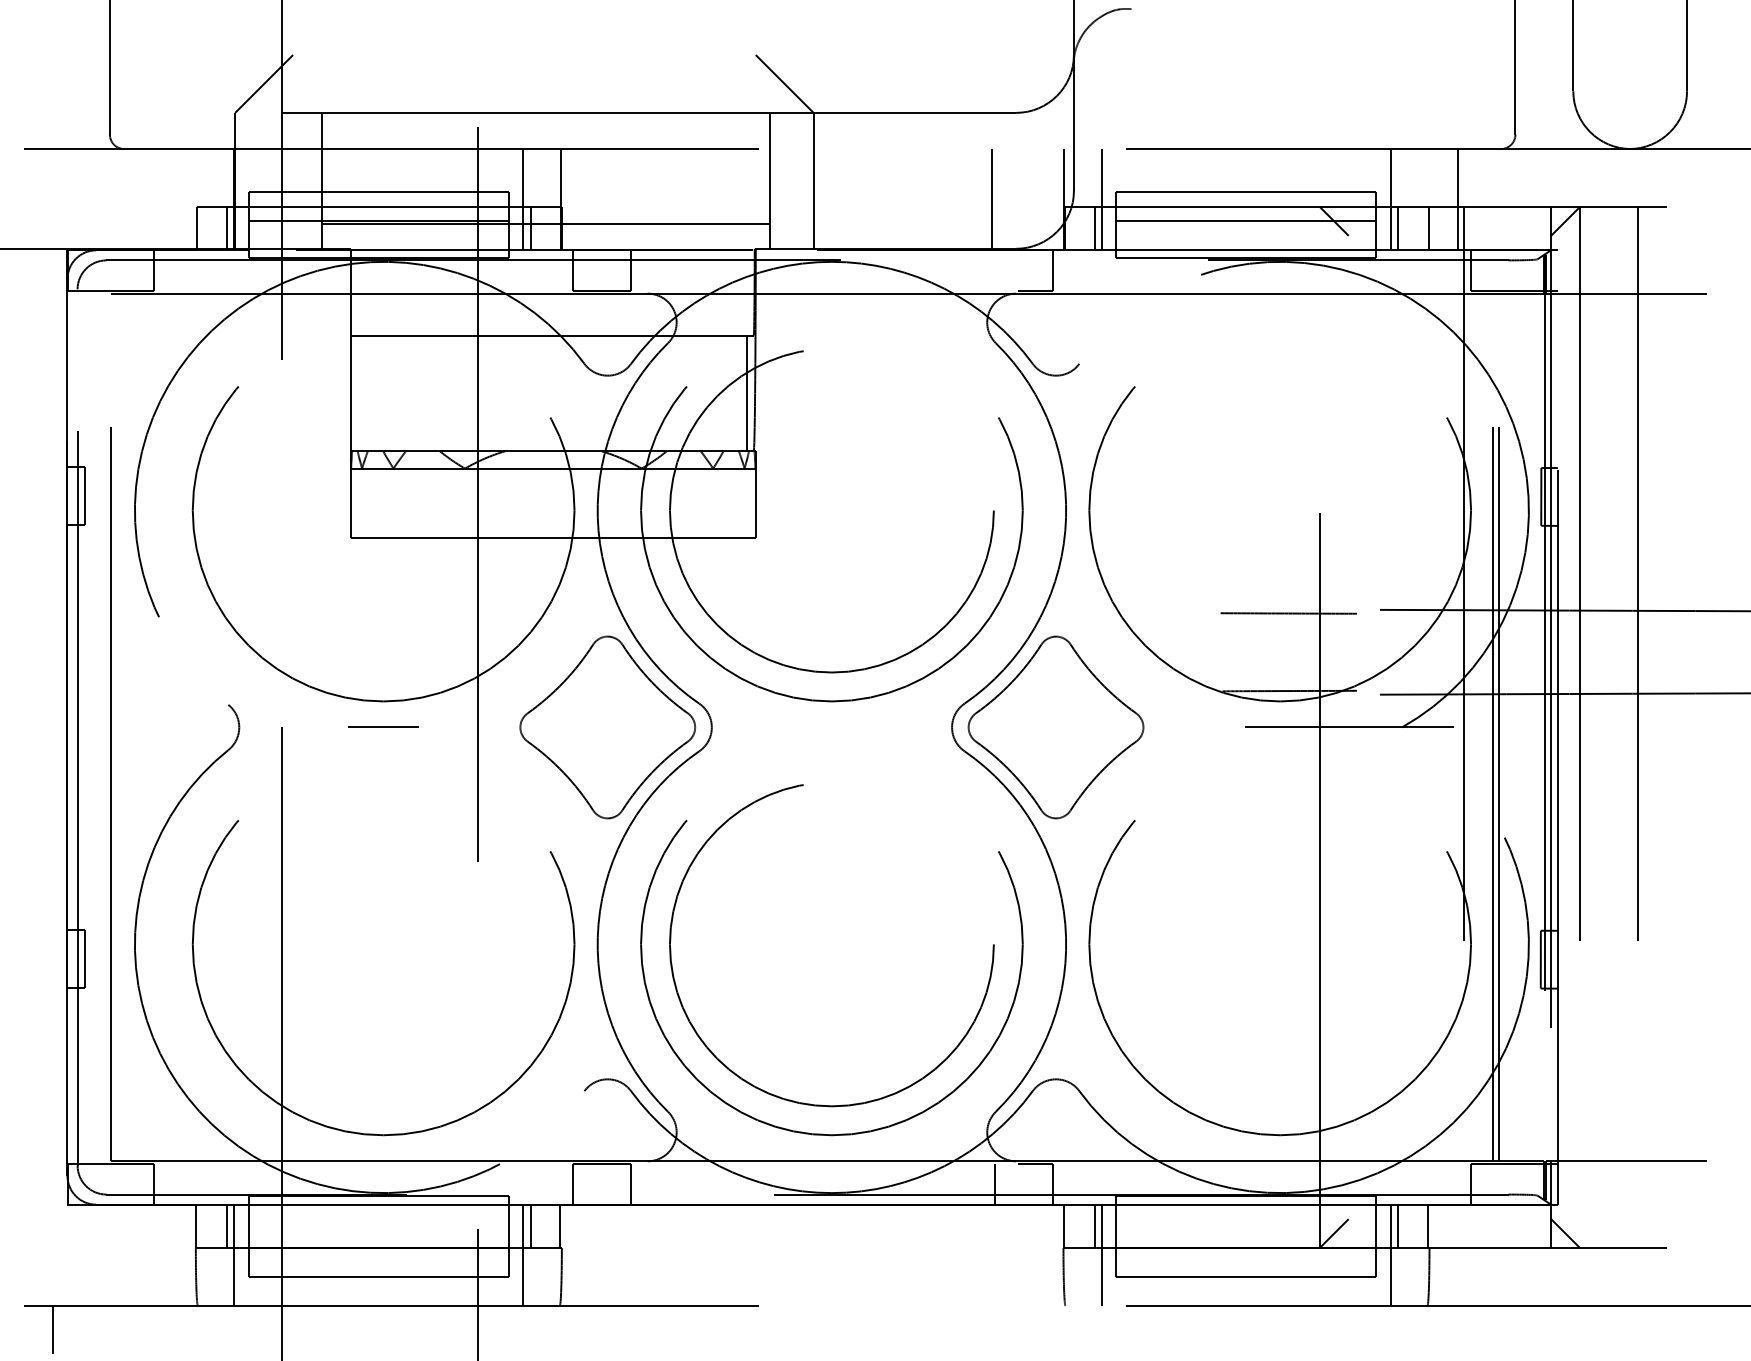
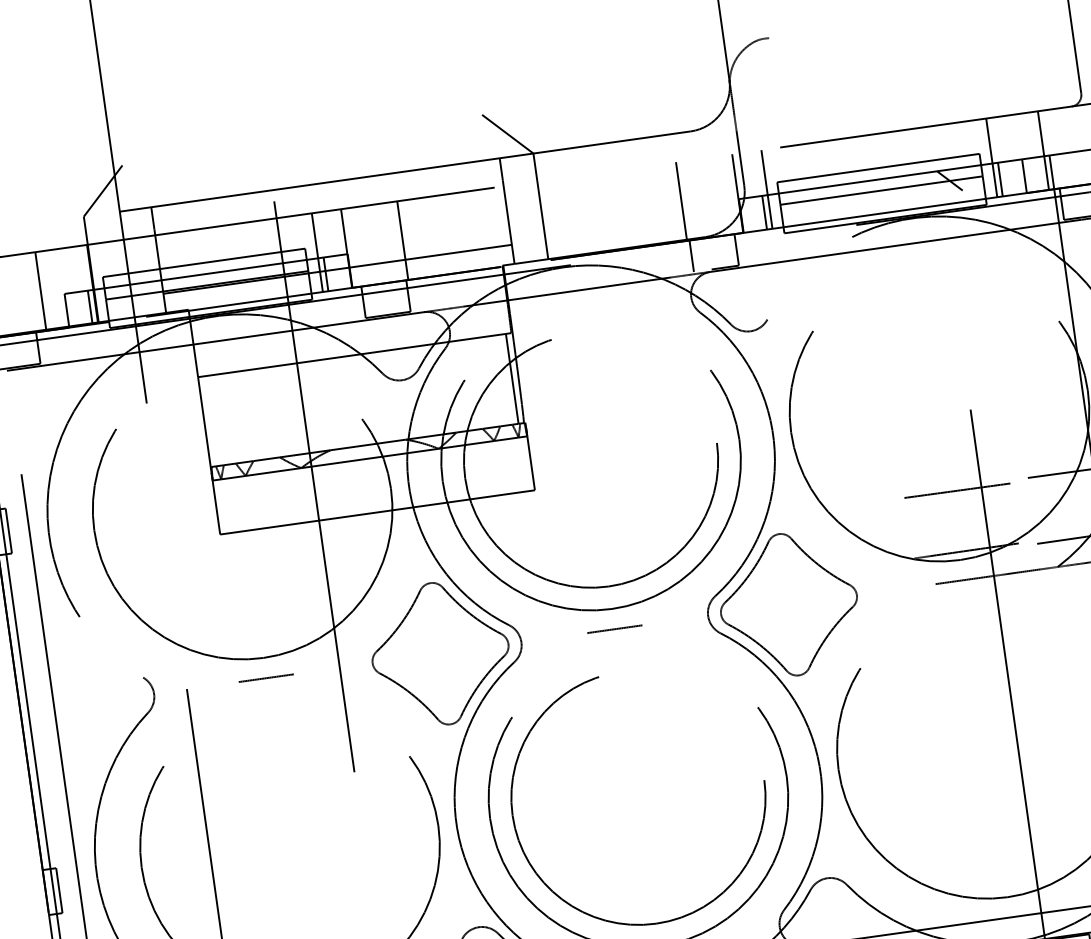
line: (167, 199) -> (40, 291), added
line: (633, 199) -> (402, 240), added
line: (995, 270) -> (692, 256), added
line: (831, 726) -> (614, 628), added

